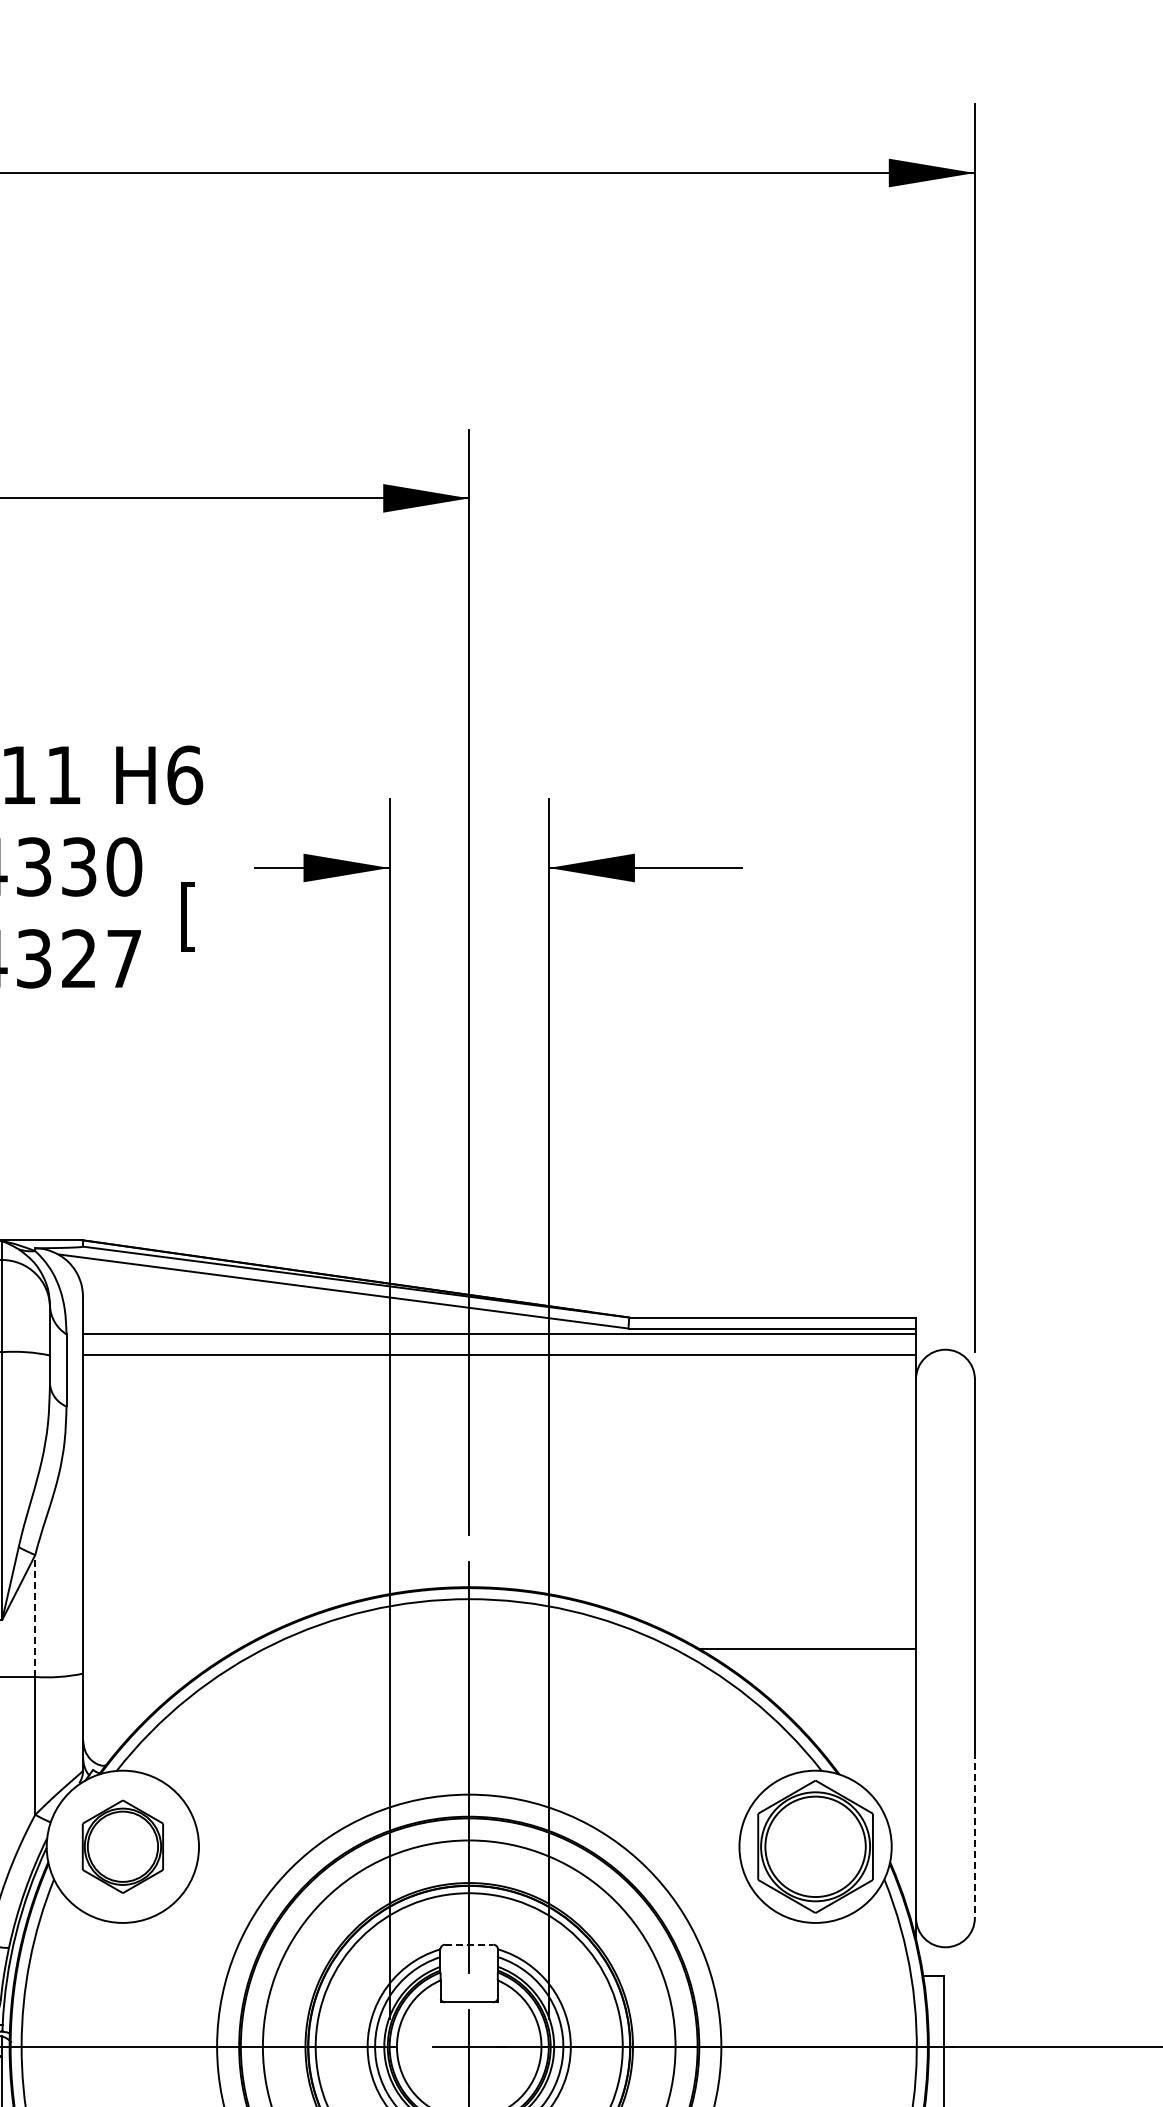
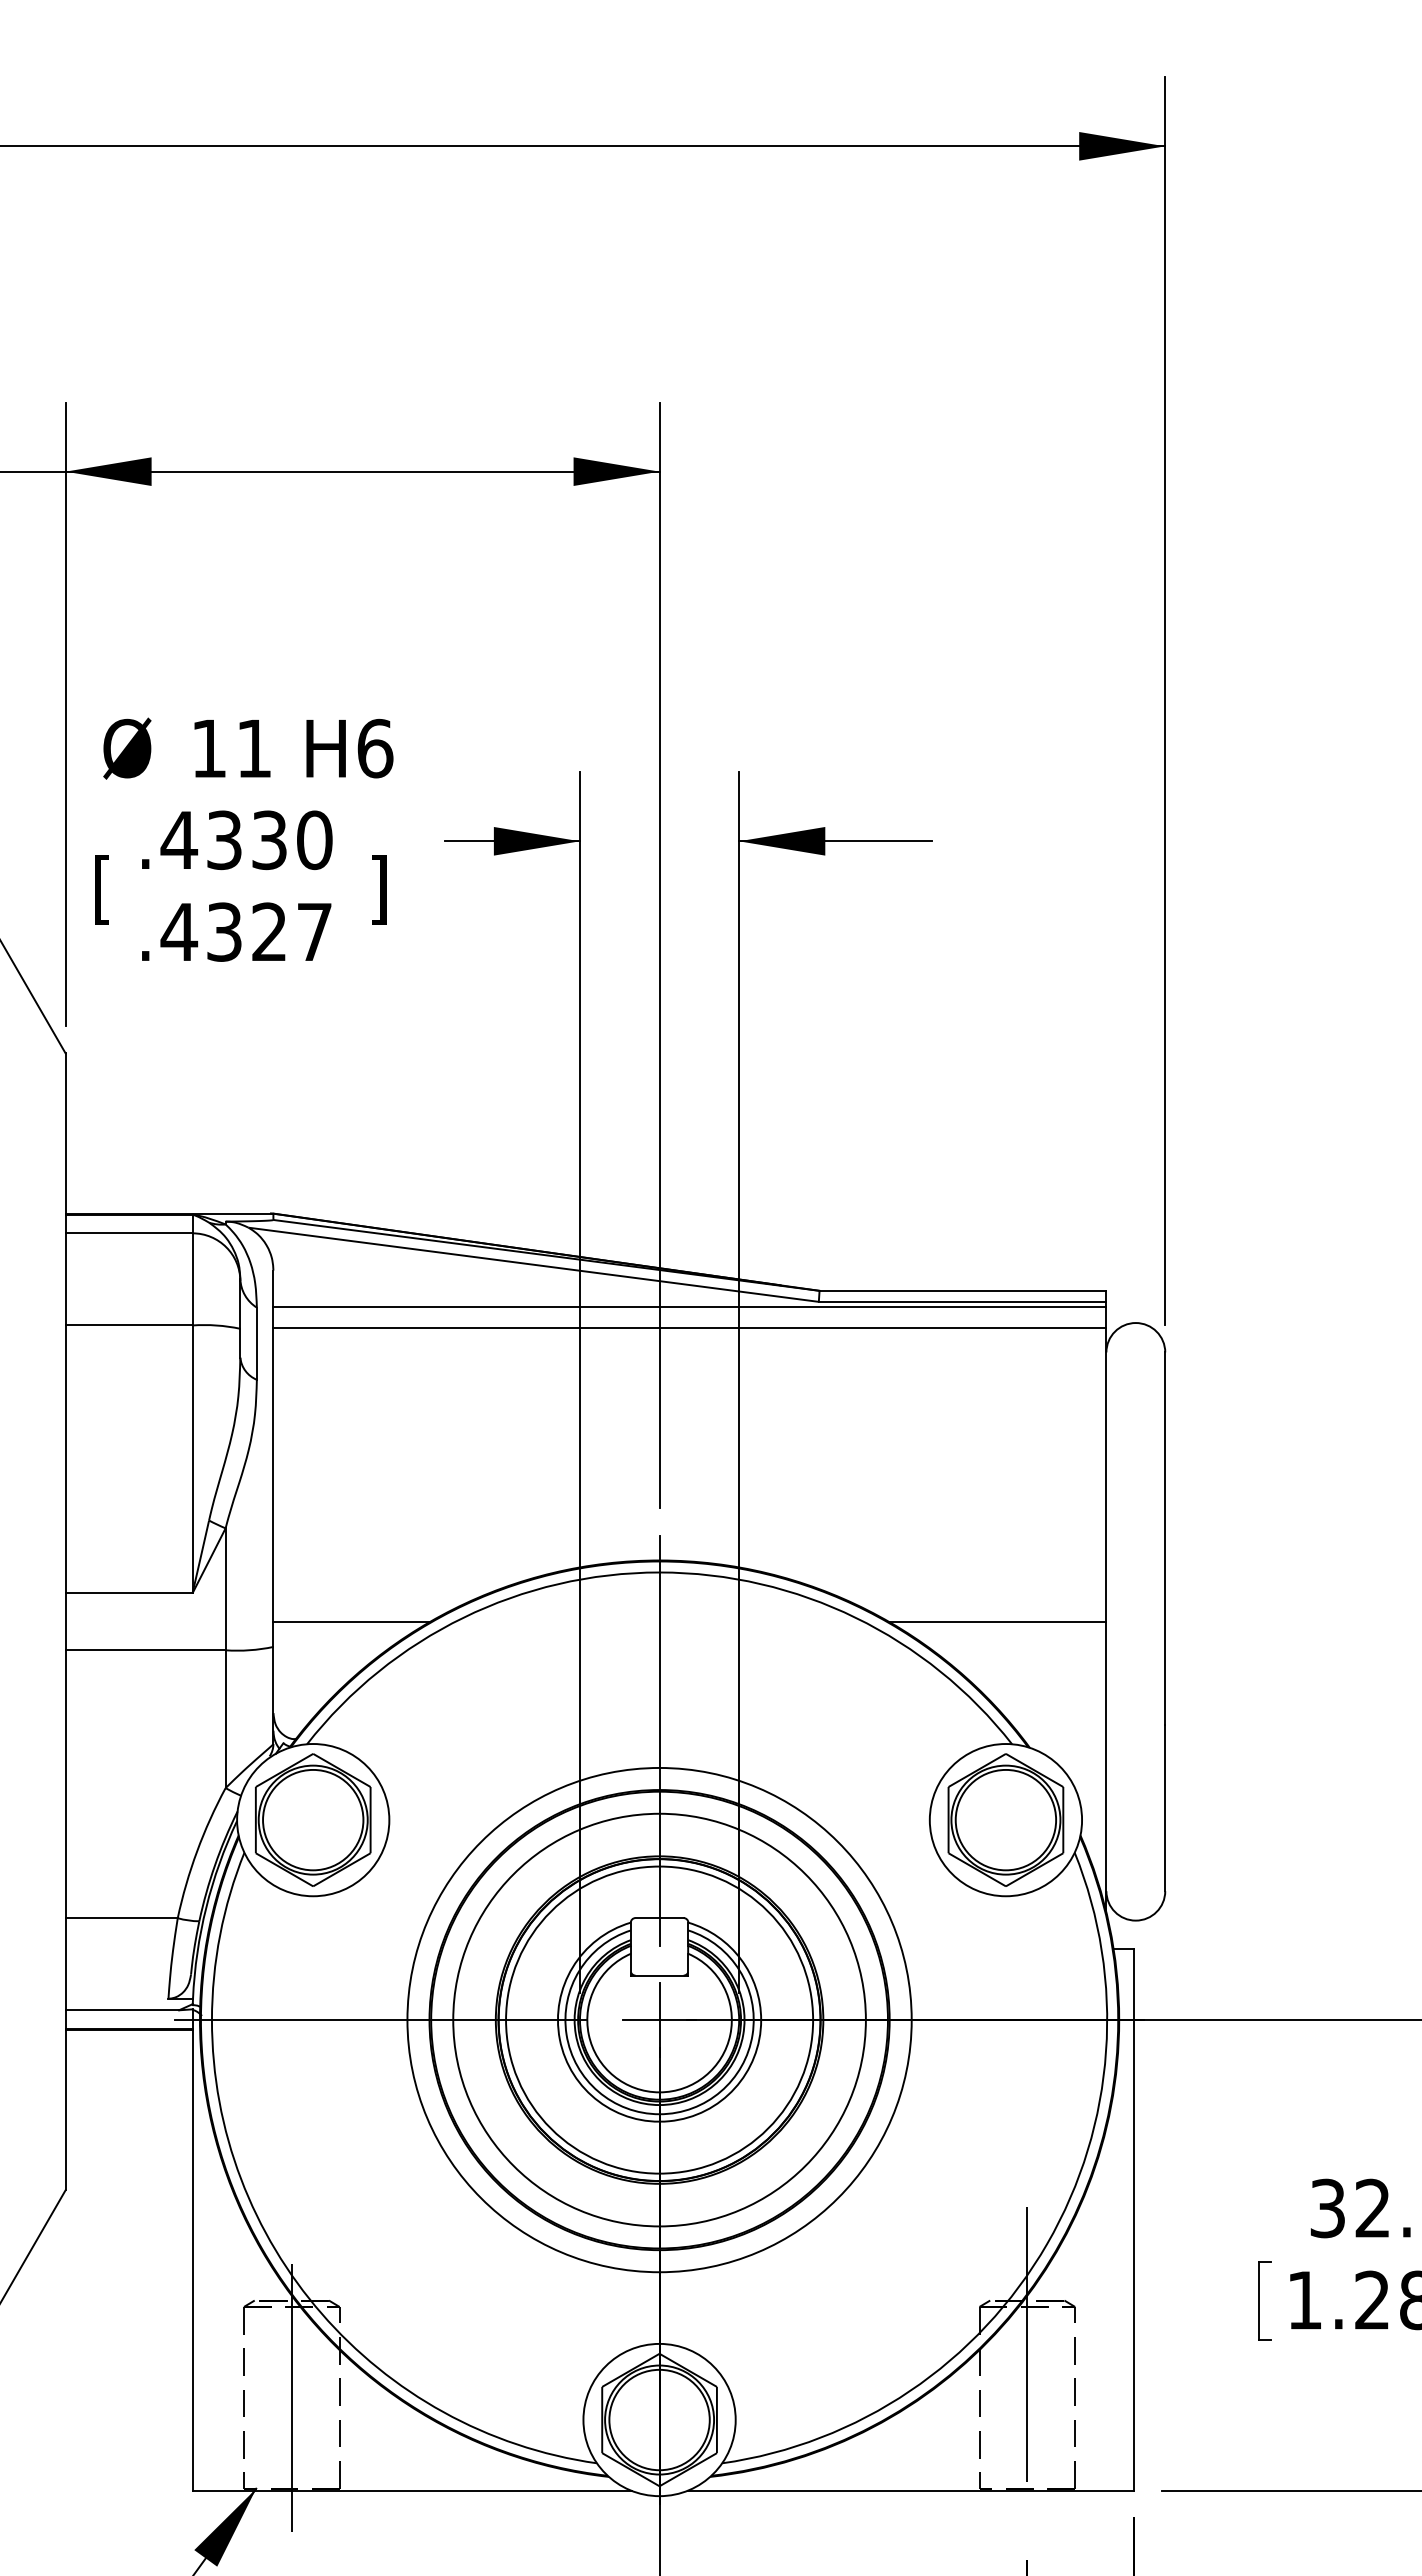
text: (188, 916) -> (378, 889), [ -> ]
line: (35, 1616) -> (225, 1589), dashed -> solid
line: (161, 1648) -> (351, 1621), added
line: (975, 1835) -> (1165, 1808), dashed -> solid
part: (123, 1846) -> (313, 1819), size x1.43
line: (470, 1945) -> (660, 1918), dashed -> solid

